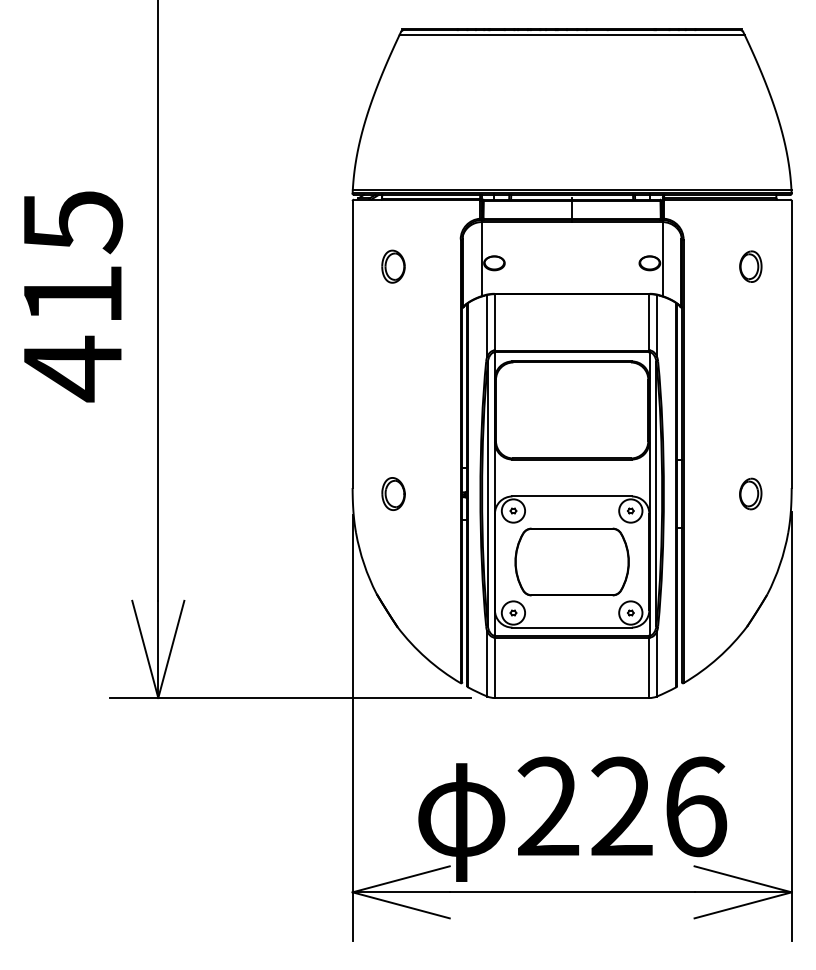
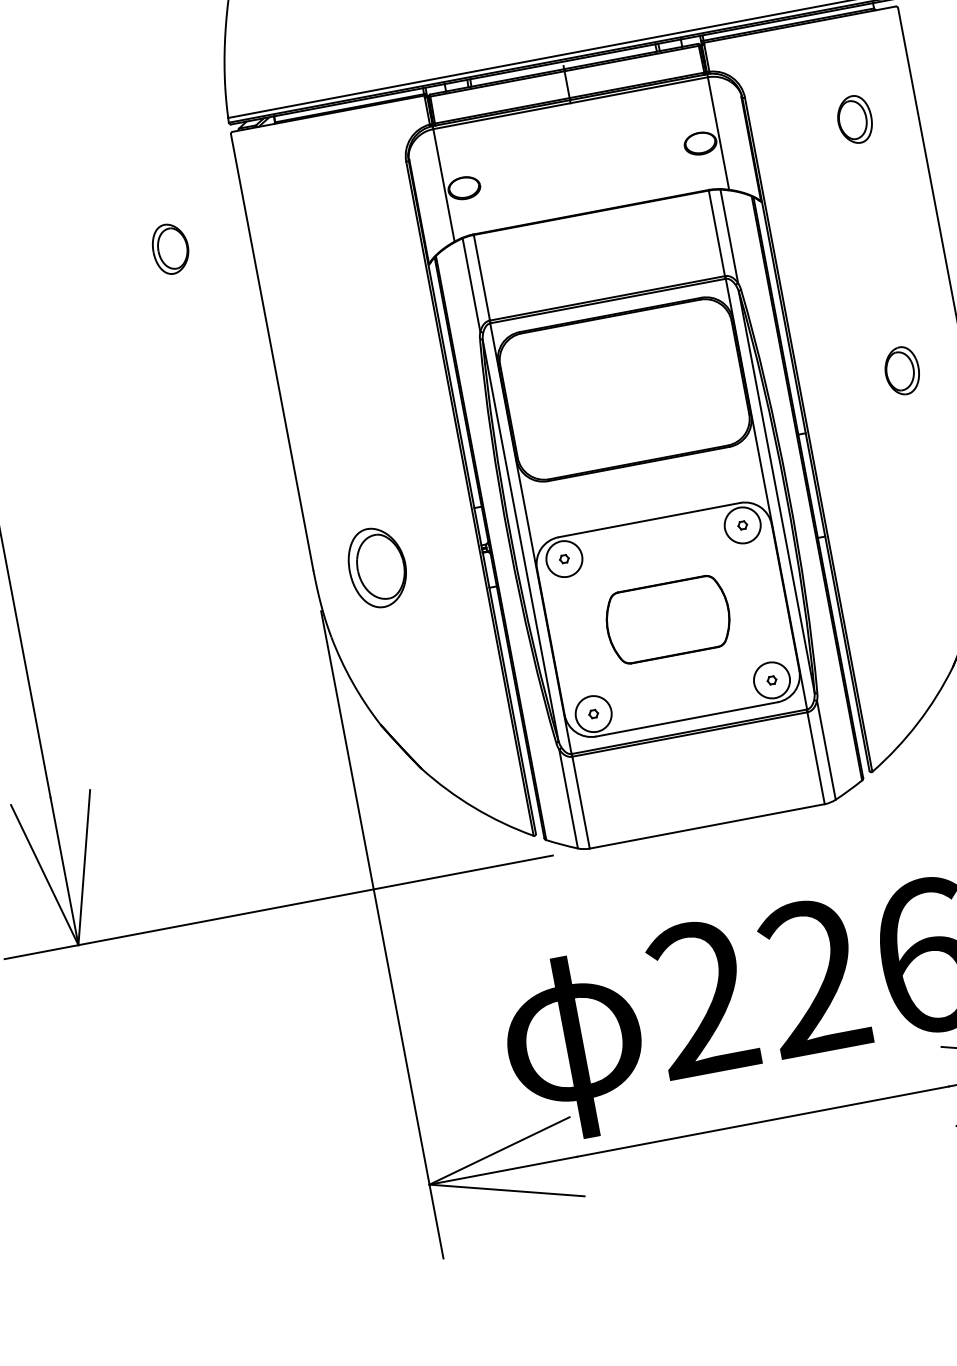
part: (393, 266) -> (170, 248), moved
part: (393, 493) -> (377, 566), size x1.6
part: (750, 493) -> (901, 370), moved
part: (571, 561) -> (667, 619), size x0.7

